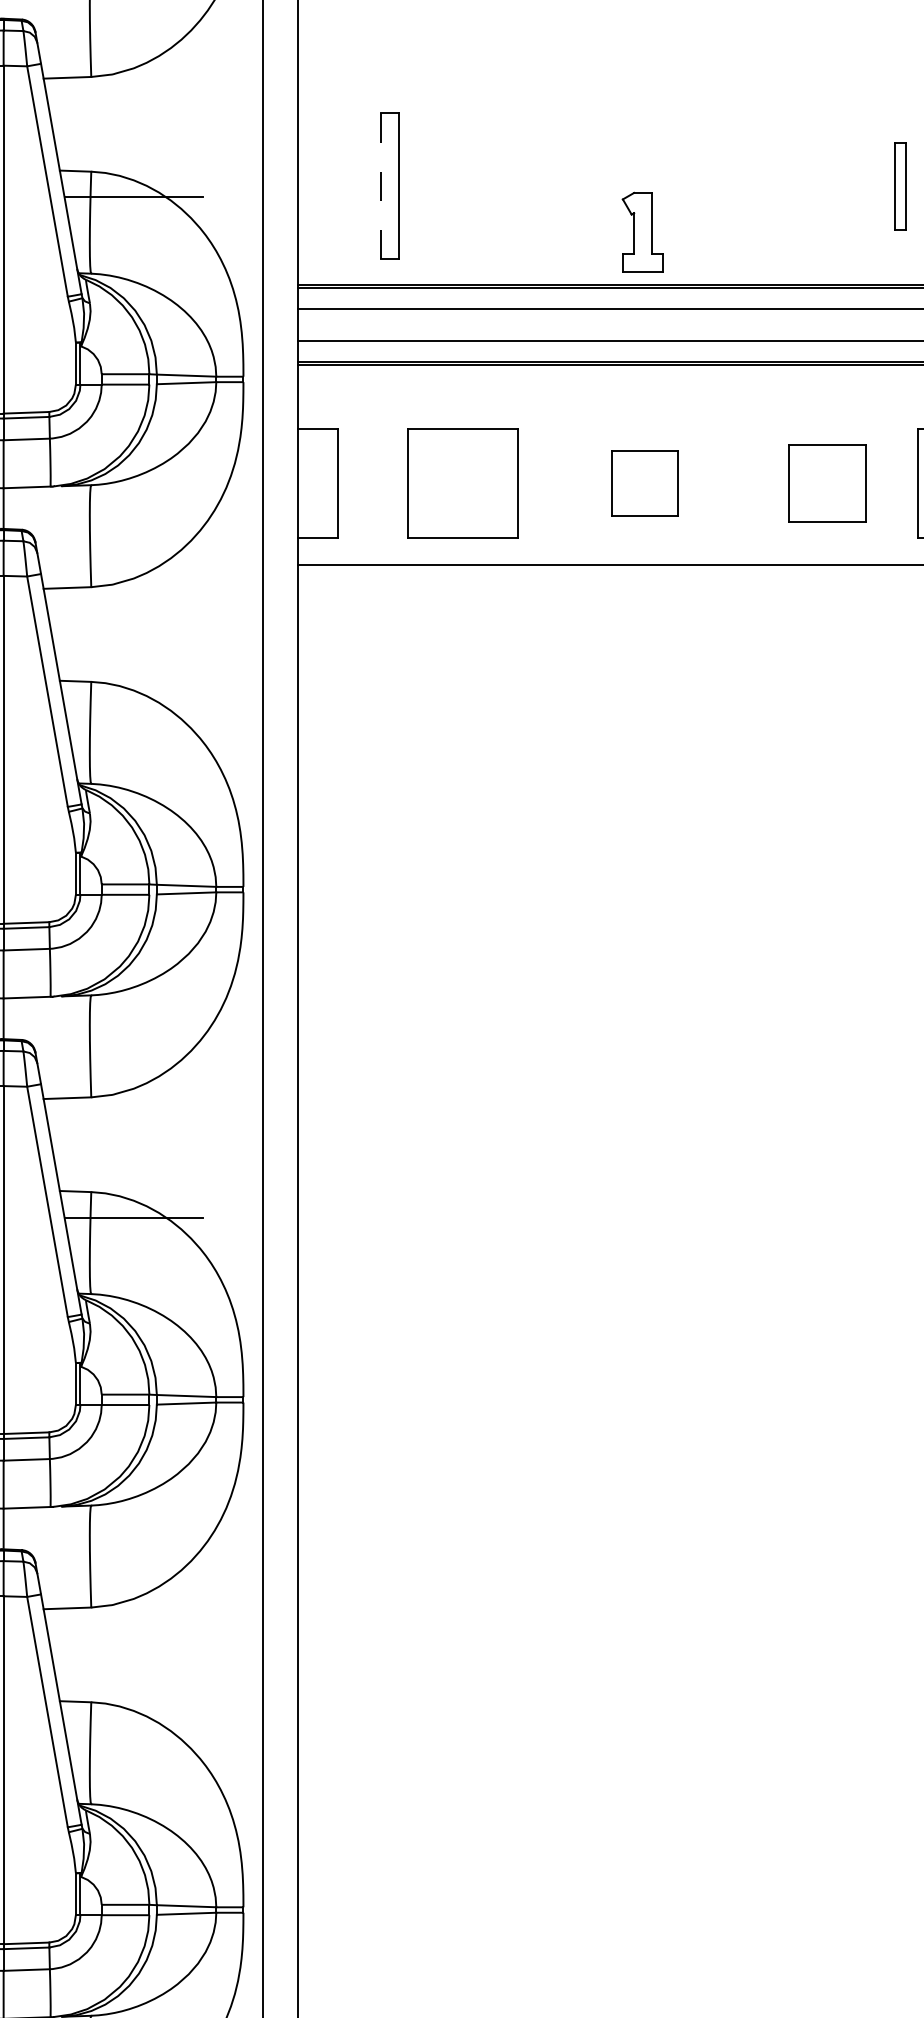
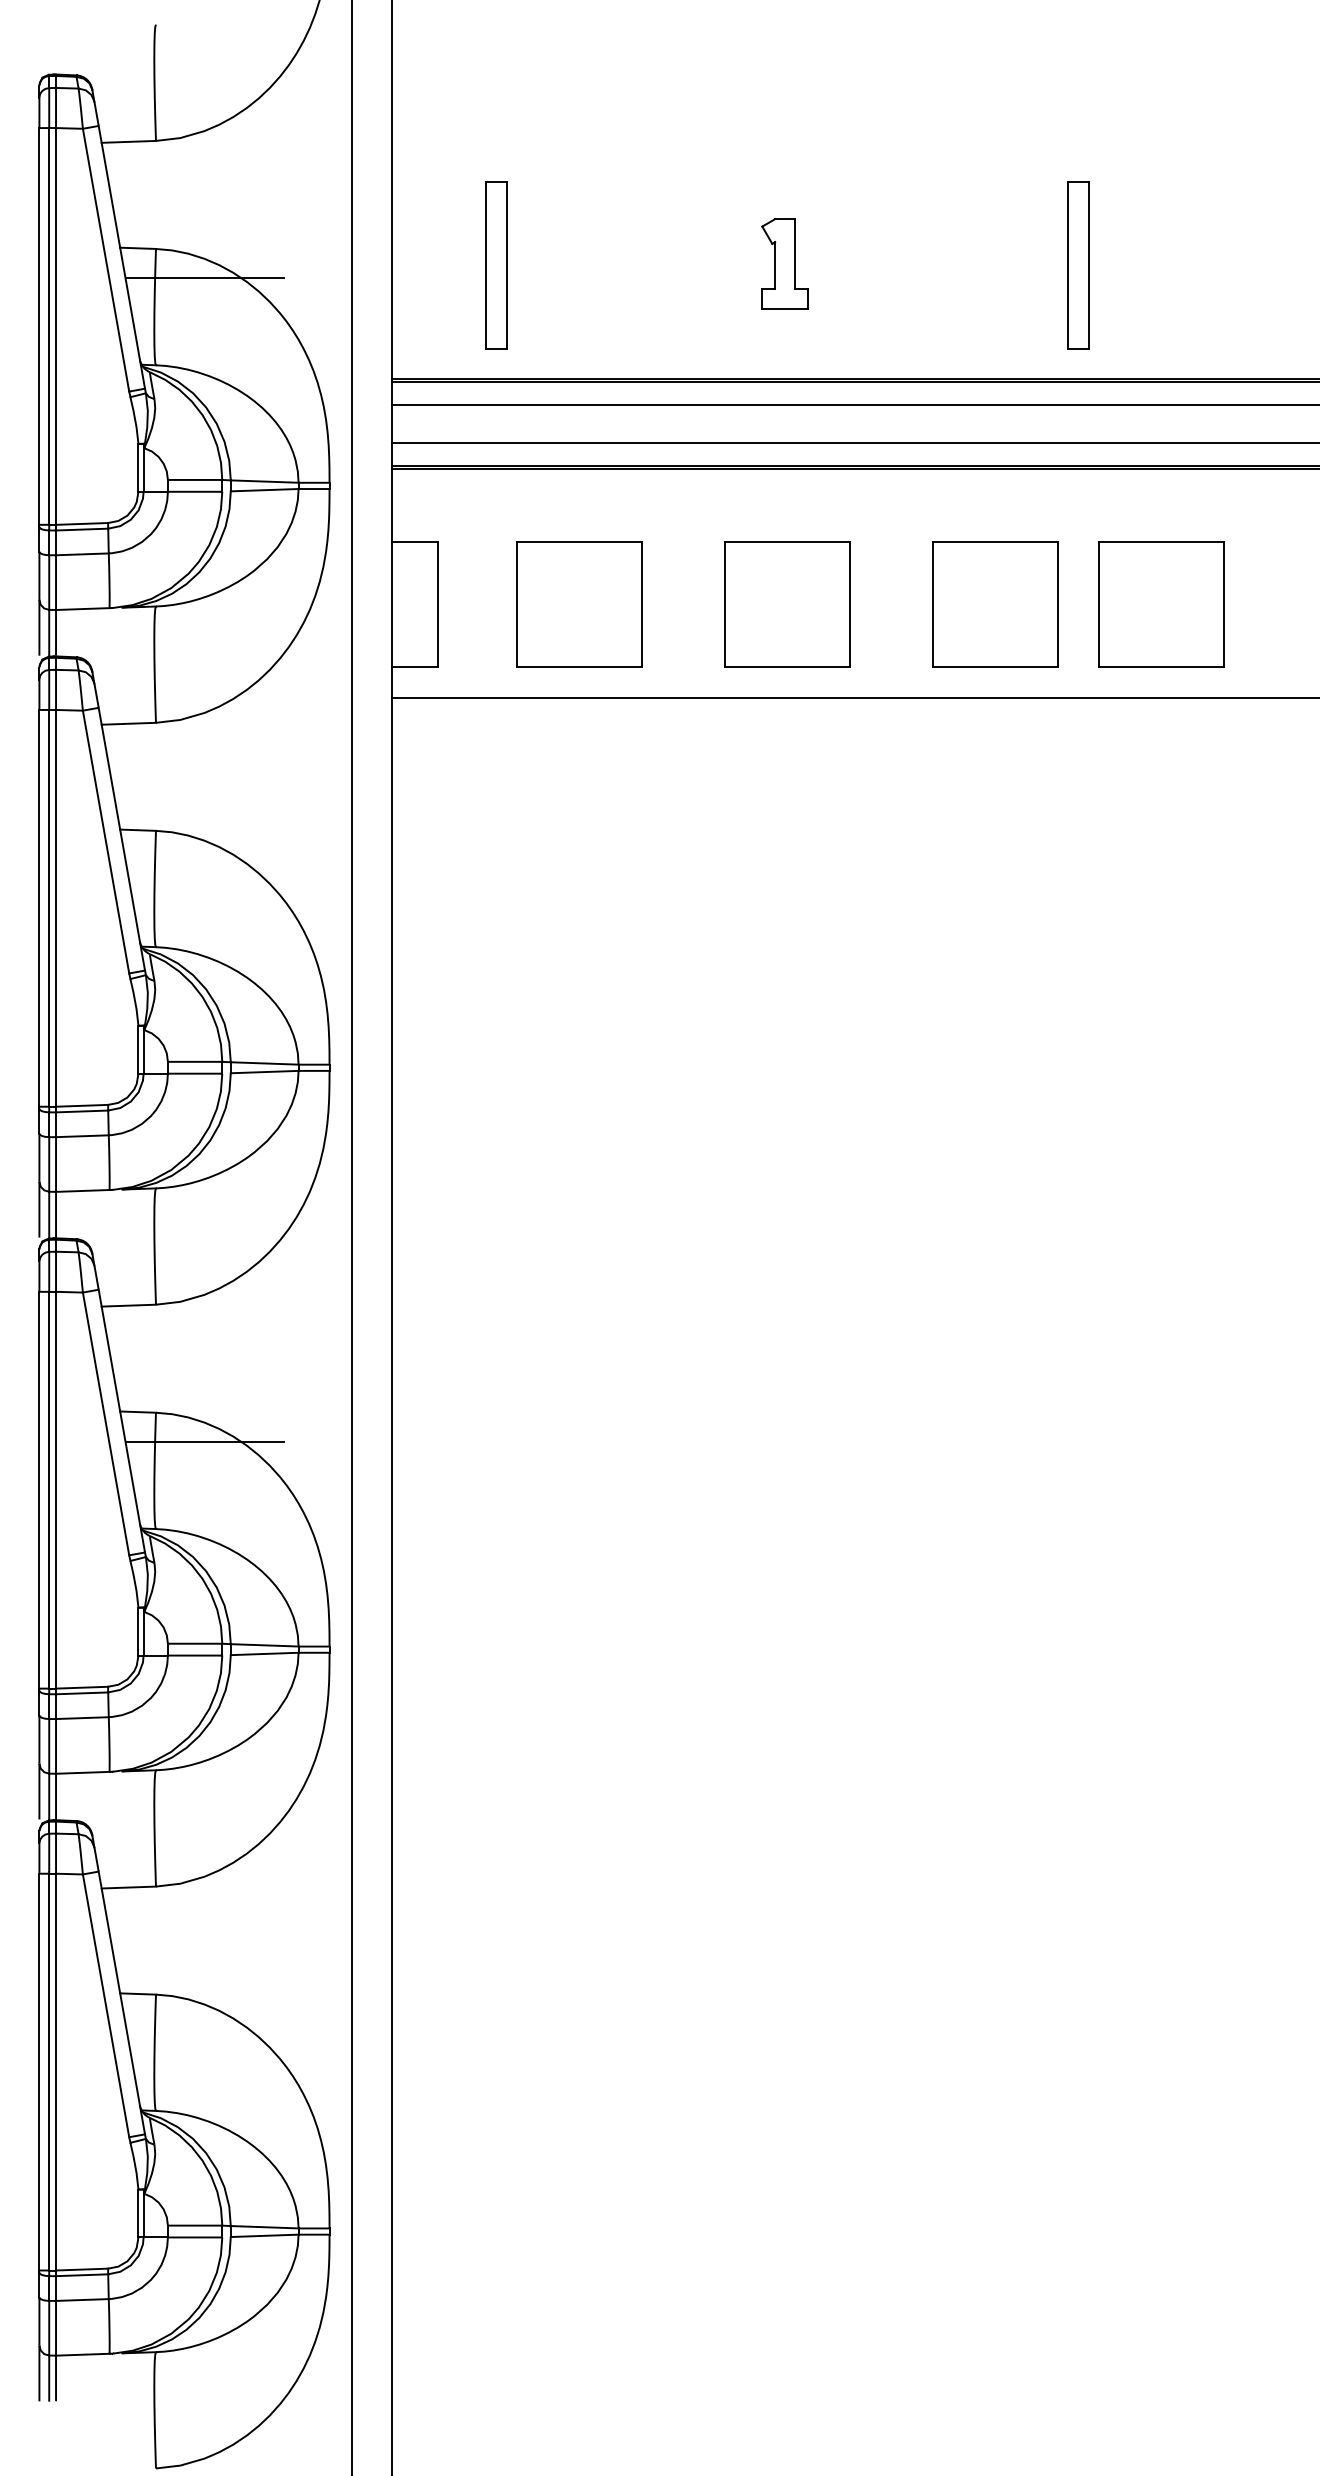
part: (900, 186) -> (1078, 265), size x1.67
line: (381, 187) -> (486, 266), dashed -> solid
part: (642, 231) -> (784, 263), moved
part: (644, 483) -> (787, 604), size x1.67
part: (827, 483) -> (995, 604), size x1.43

